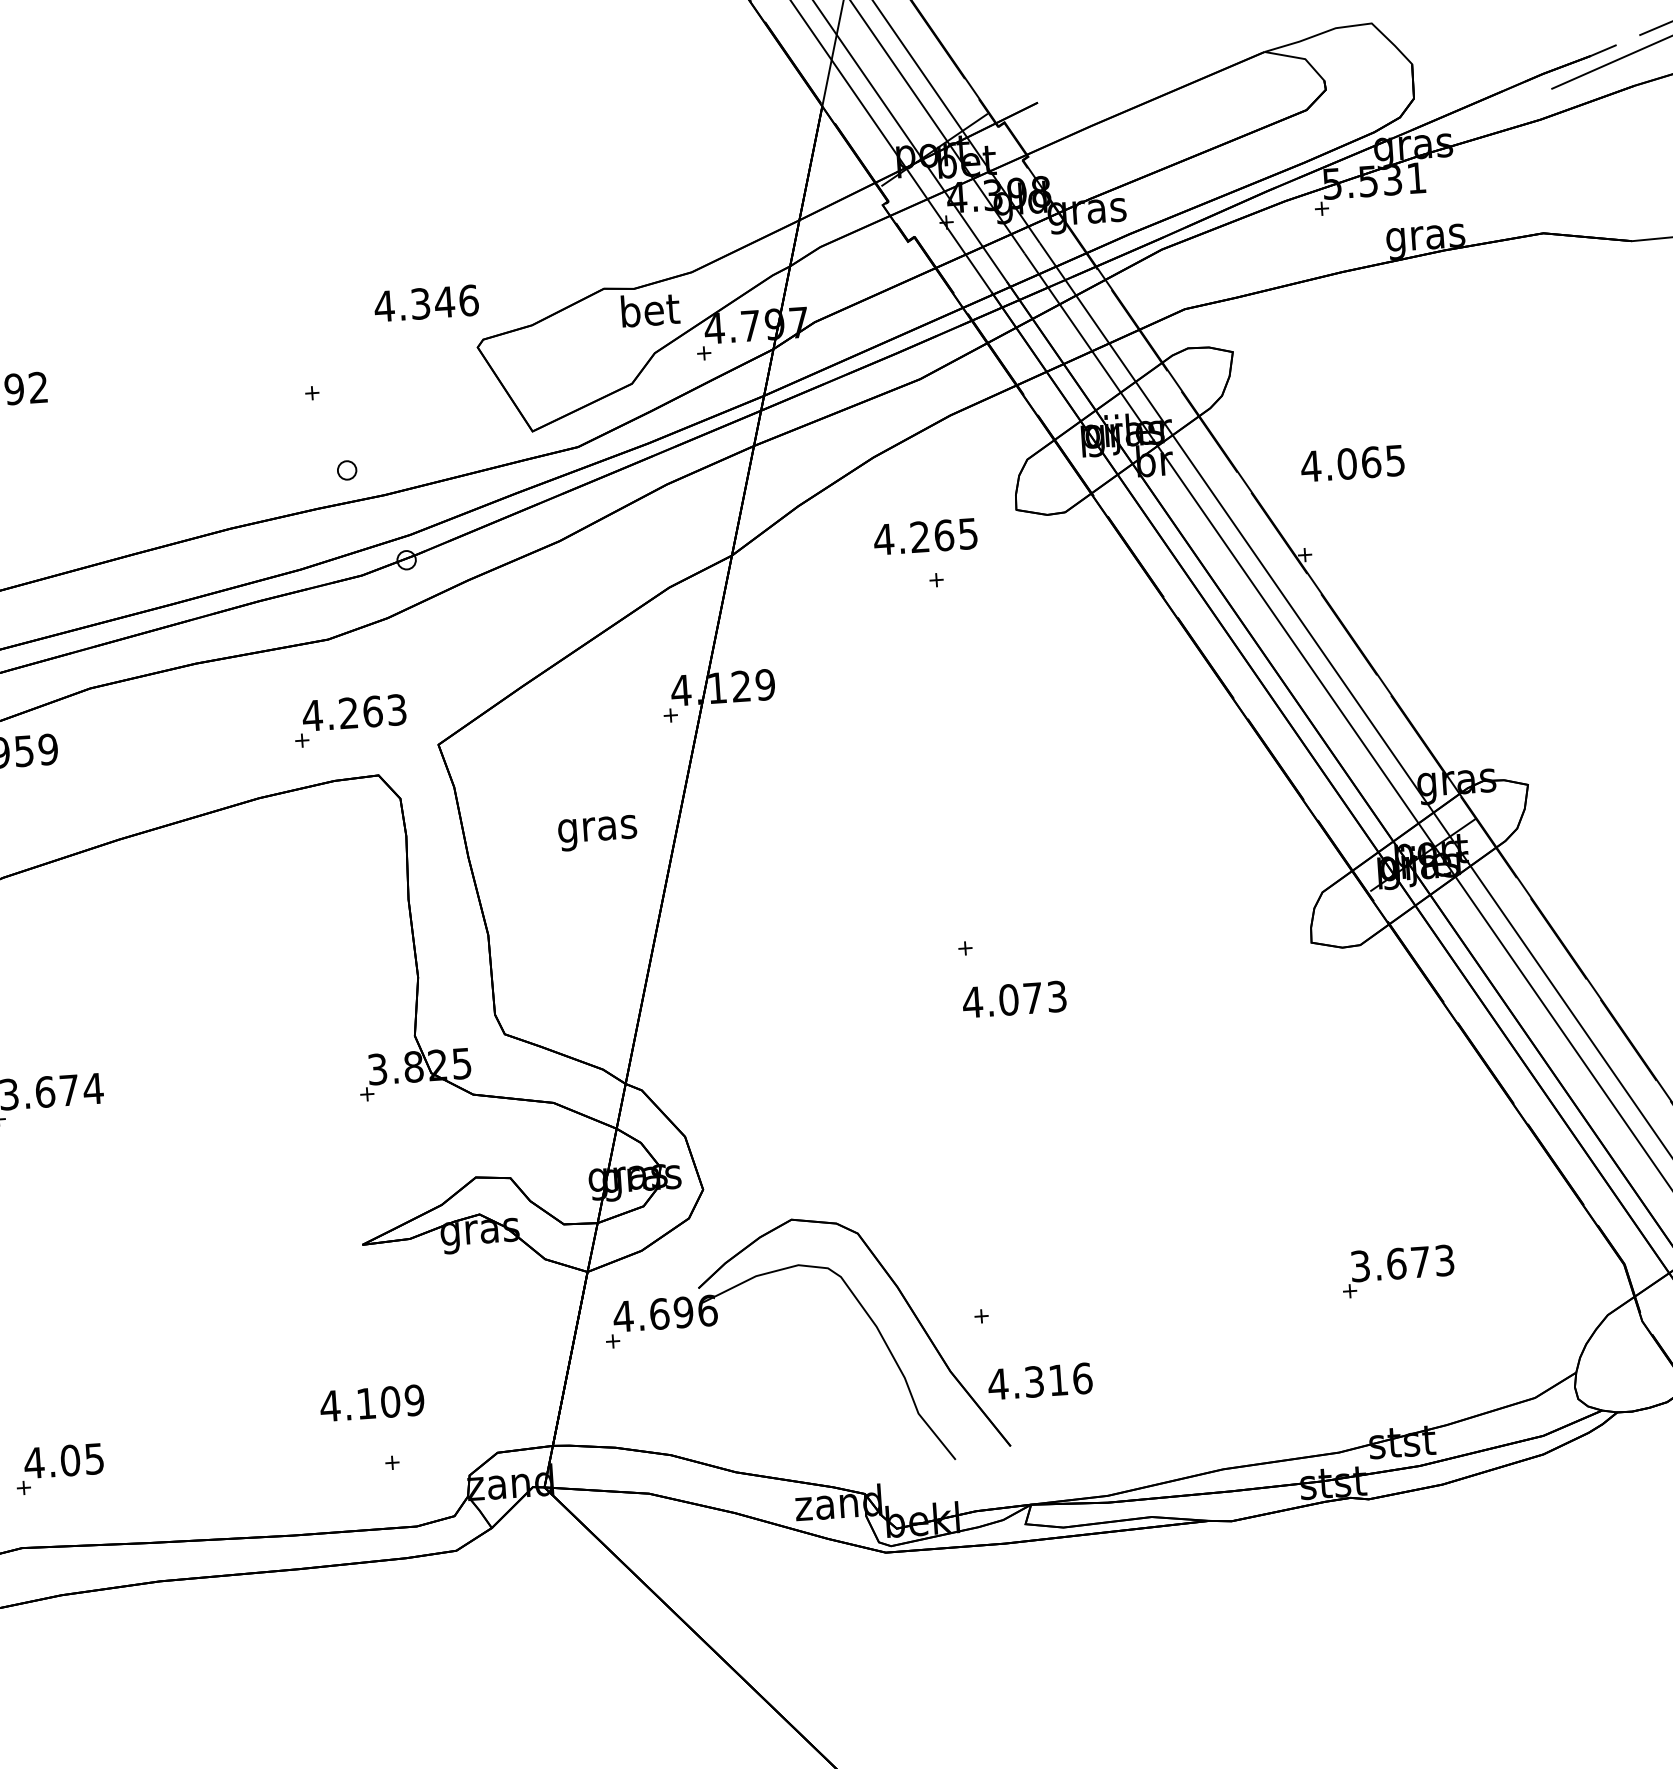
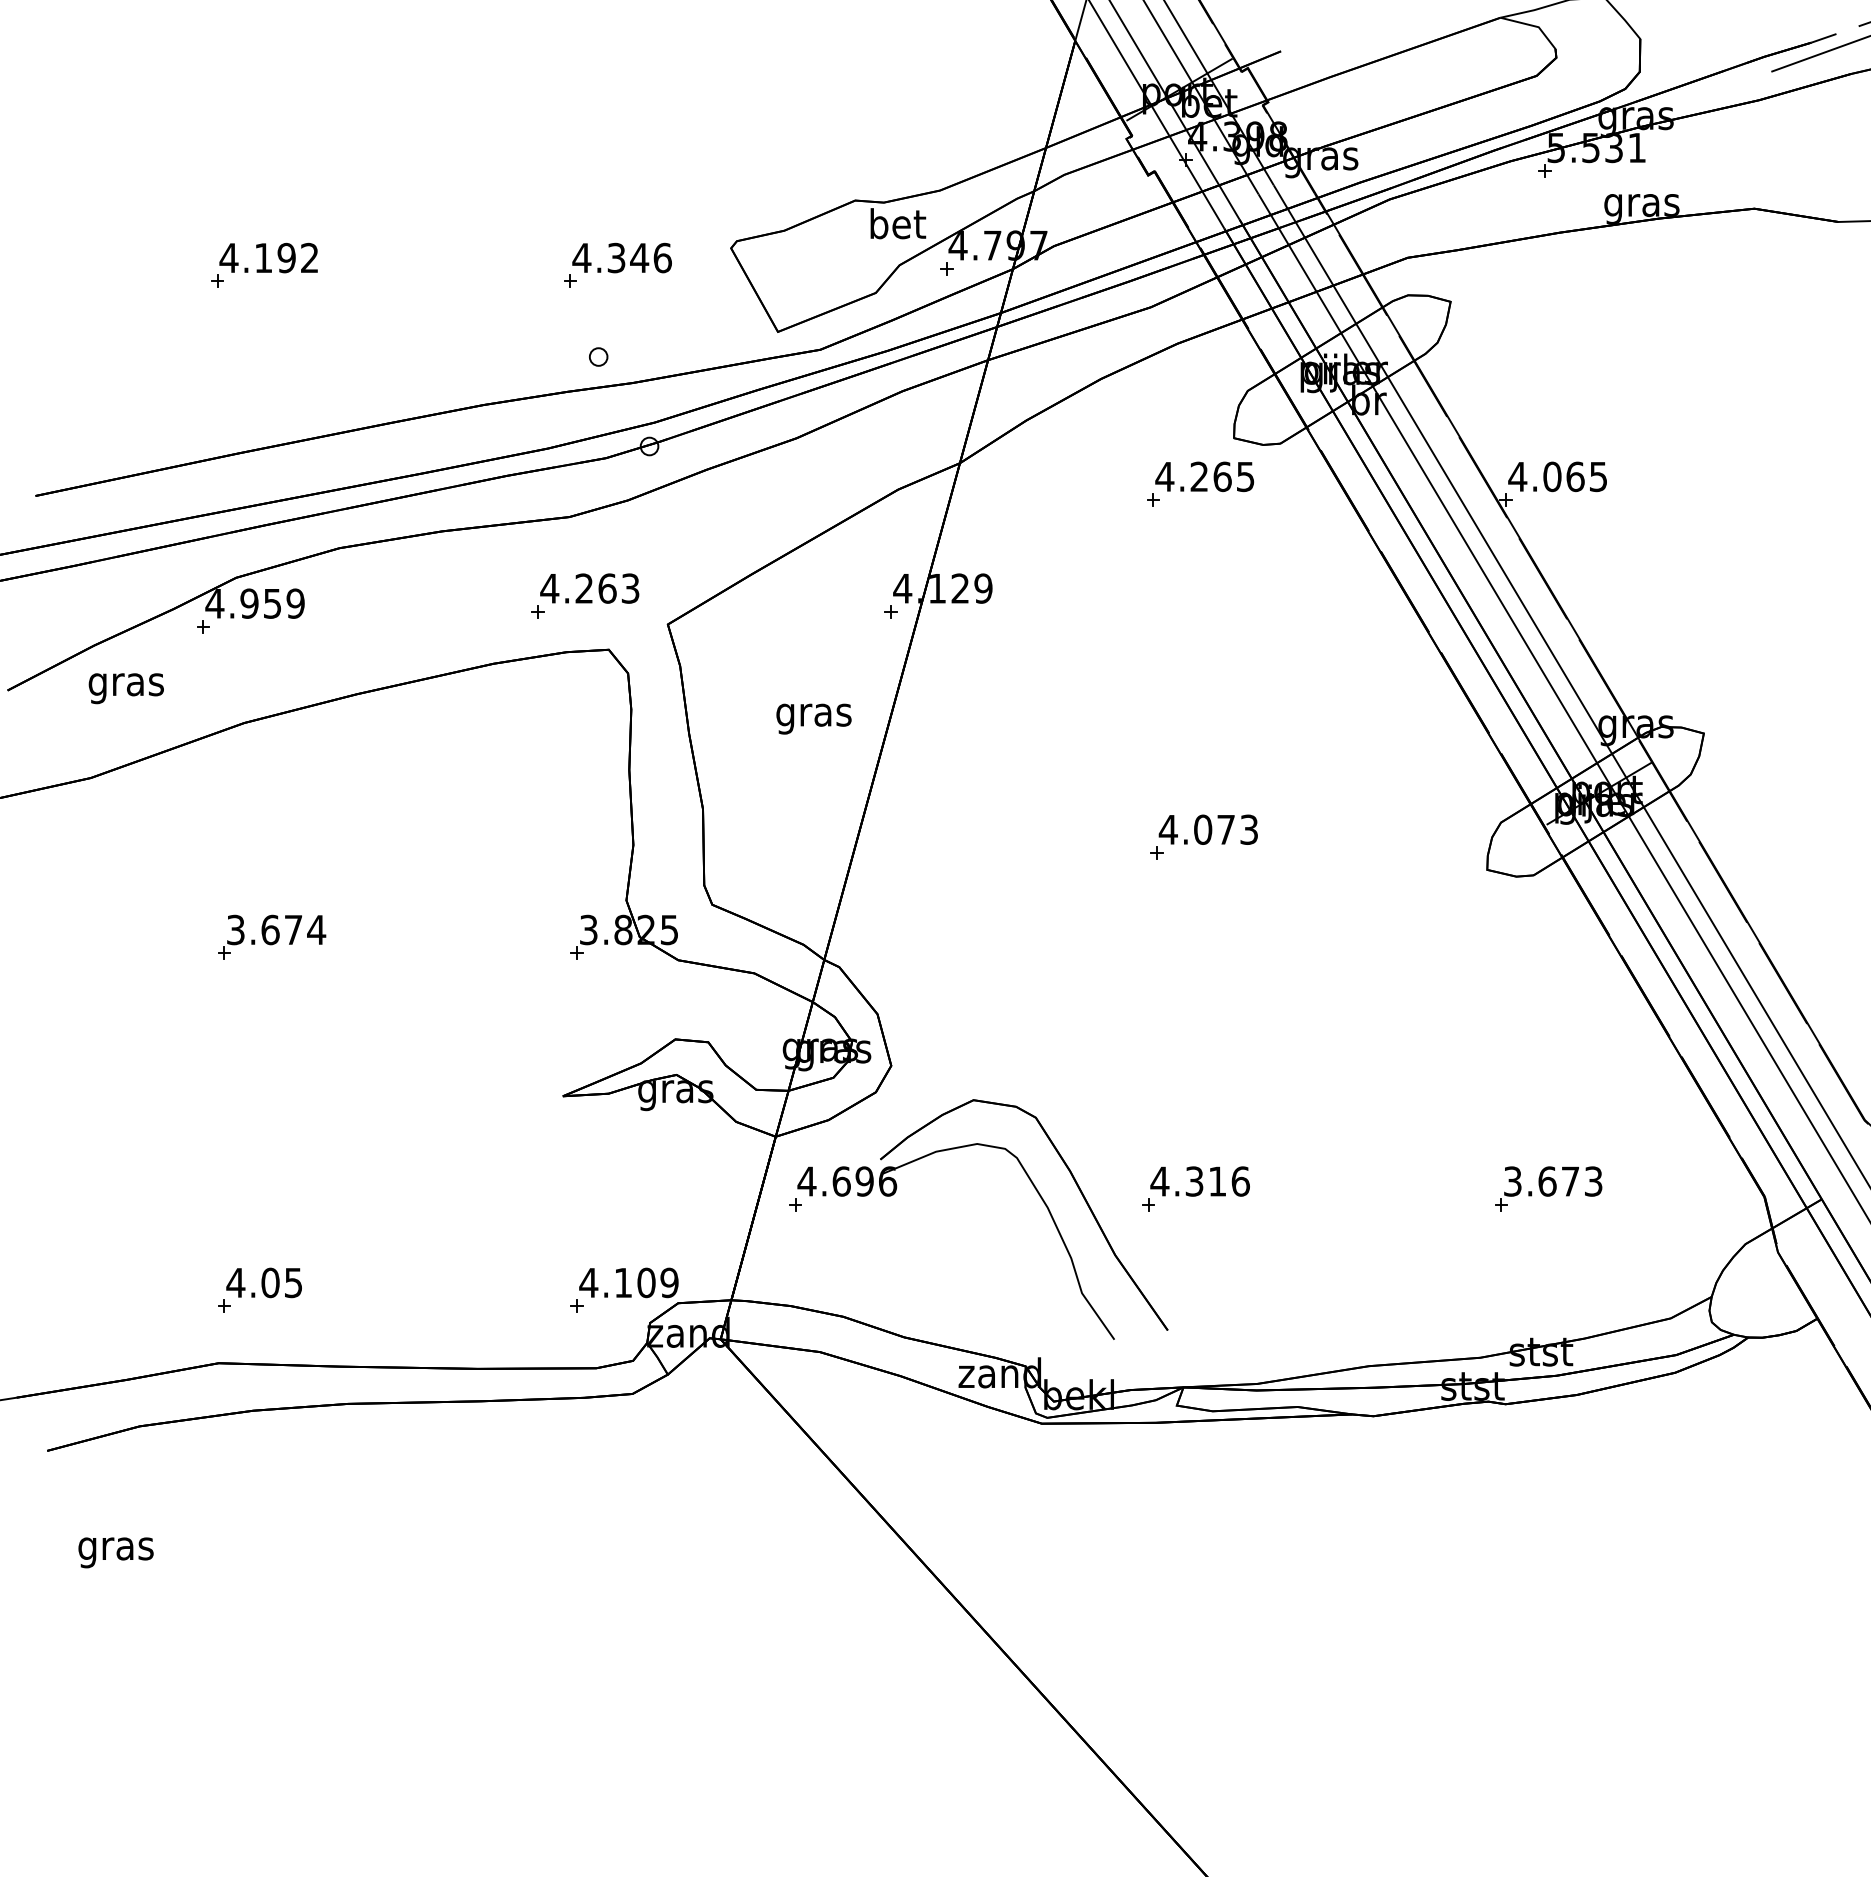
text: (425, 302) -> (621, 257), moved
text: (1352, 463) -> (1557, 476), moved
text: (925, 536) -> (1204, 476), moved
text: (1013, 999) -> (1207, 829), moved
text: (1039, 1381) -> (1199, 1181), moved
text: (371, 1402) -> (628, 1282), moved

